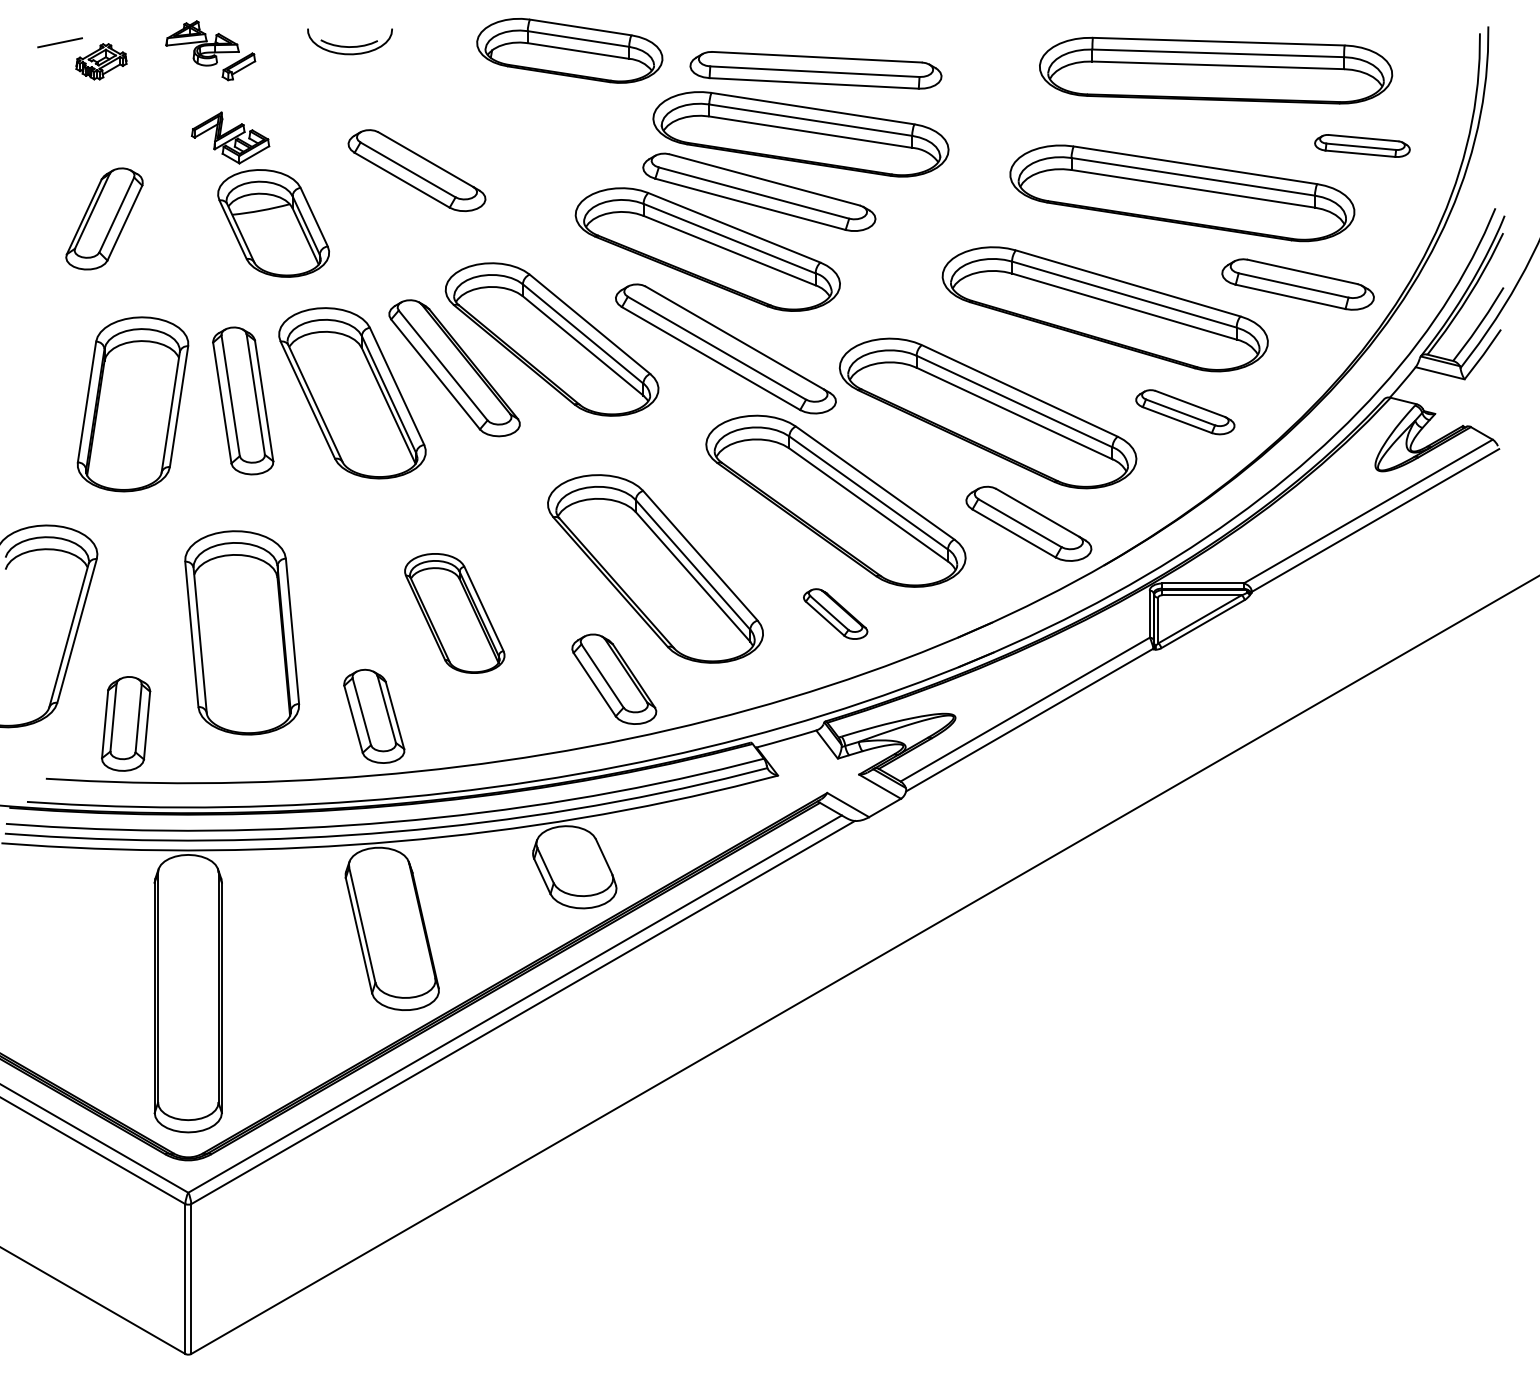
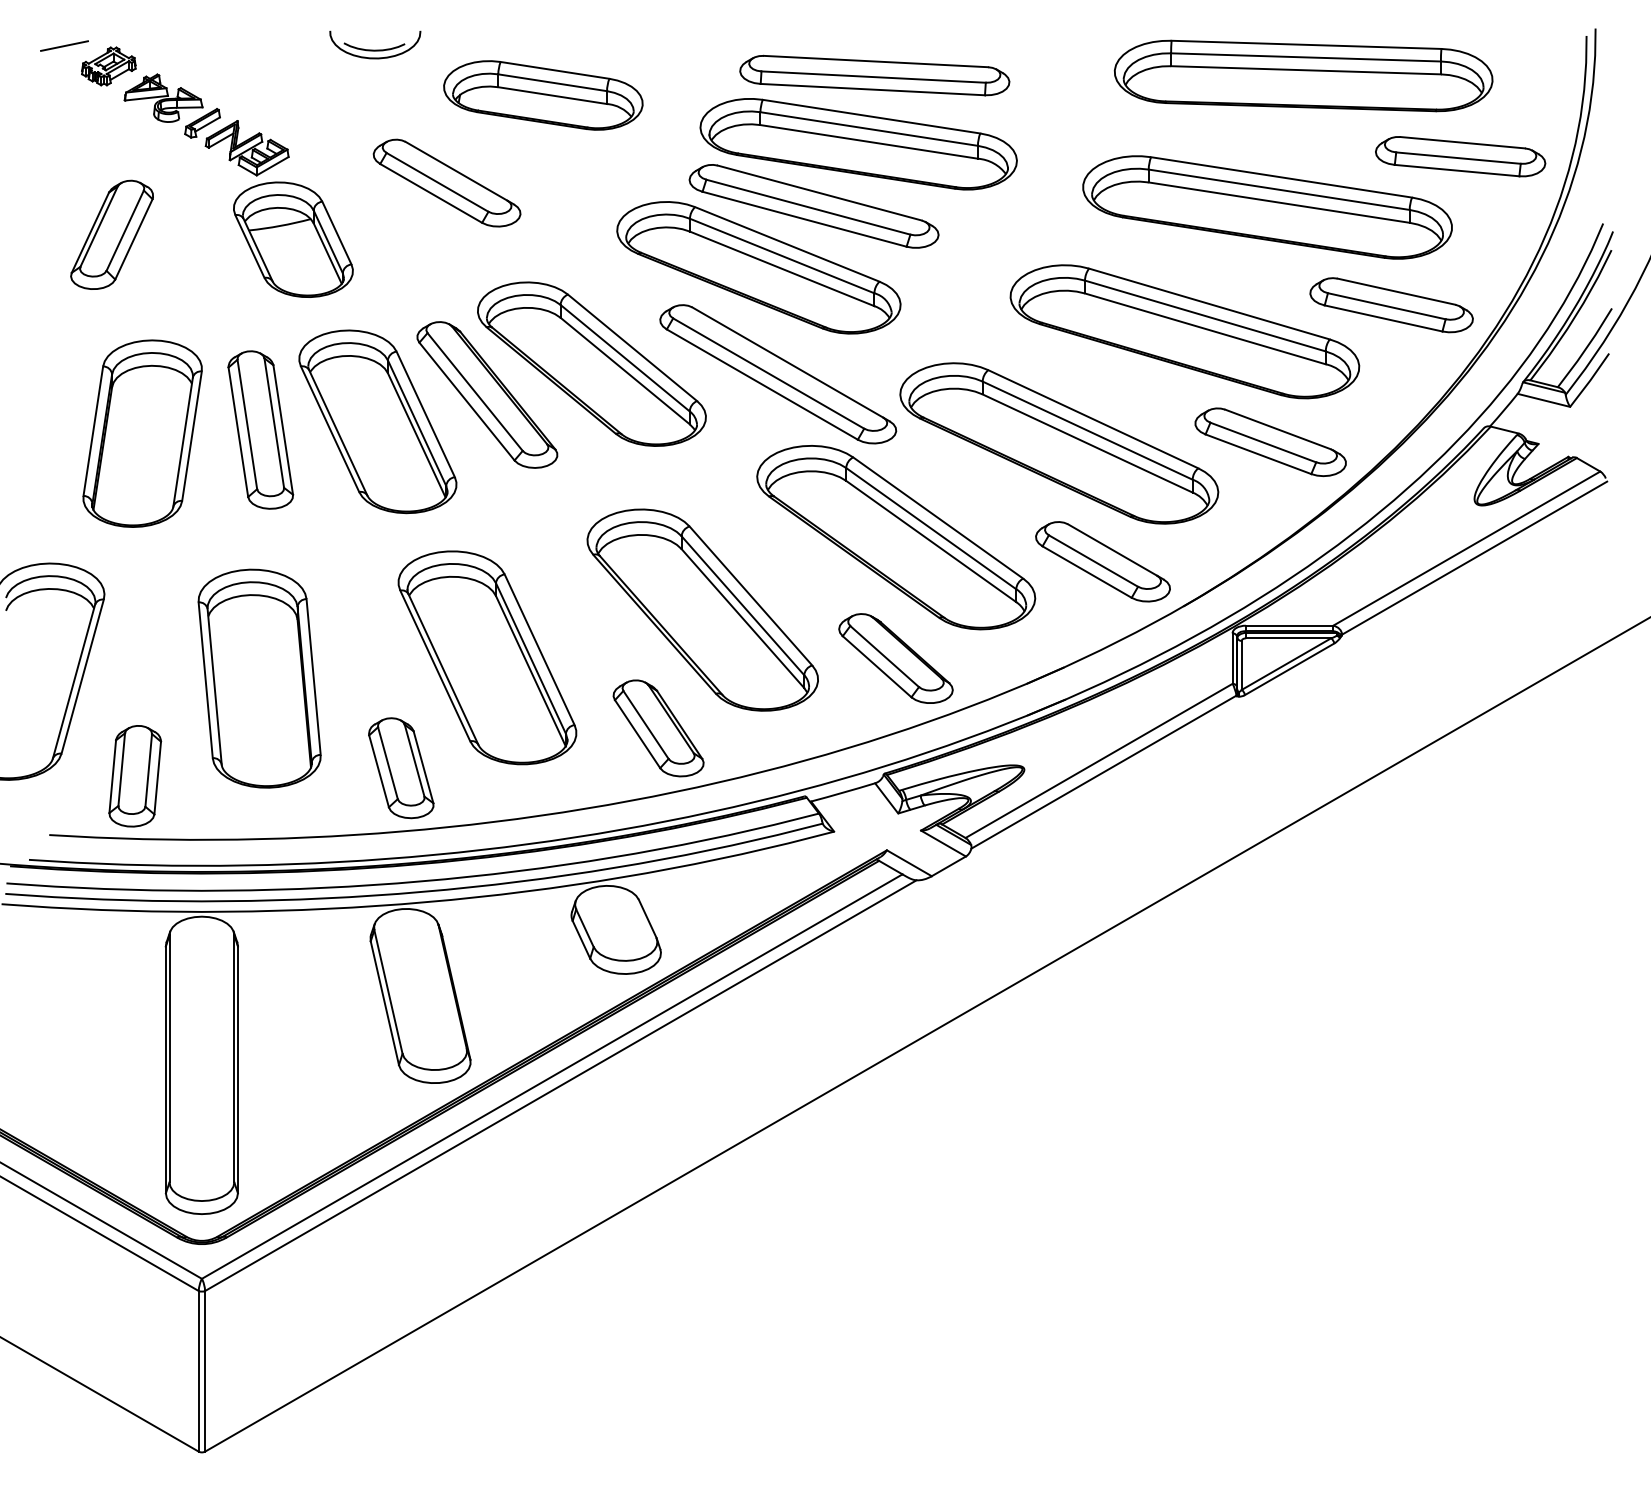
part: (210, 50) -> (172, 105), moved
part: (569, 50) -> (543, 95), moved
part: (1362, 145) -> (1460, 156), size x1.67
part: (1185, 411) -> (1270, 441), size x1.43
part: (454, 613) -> (487, 657), size x1.67
part: (835, 613) -> (895, 657), size x1.67

